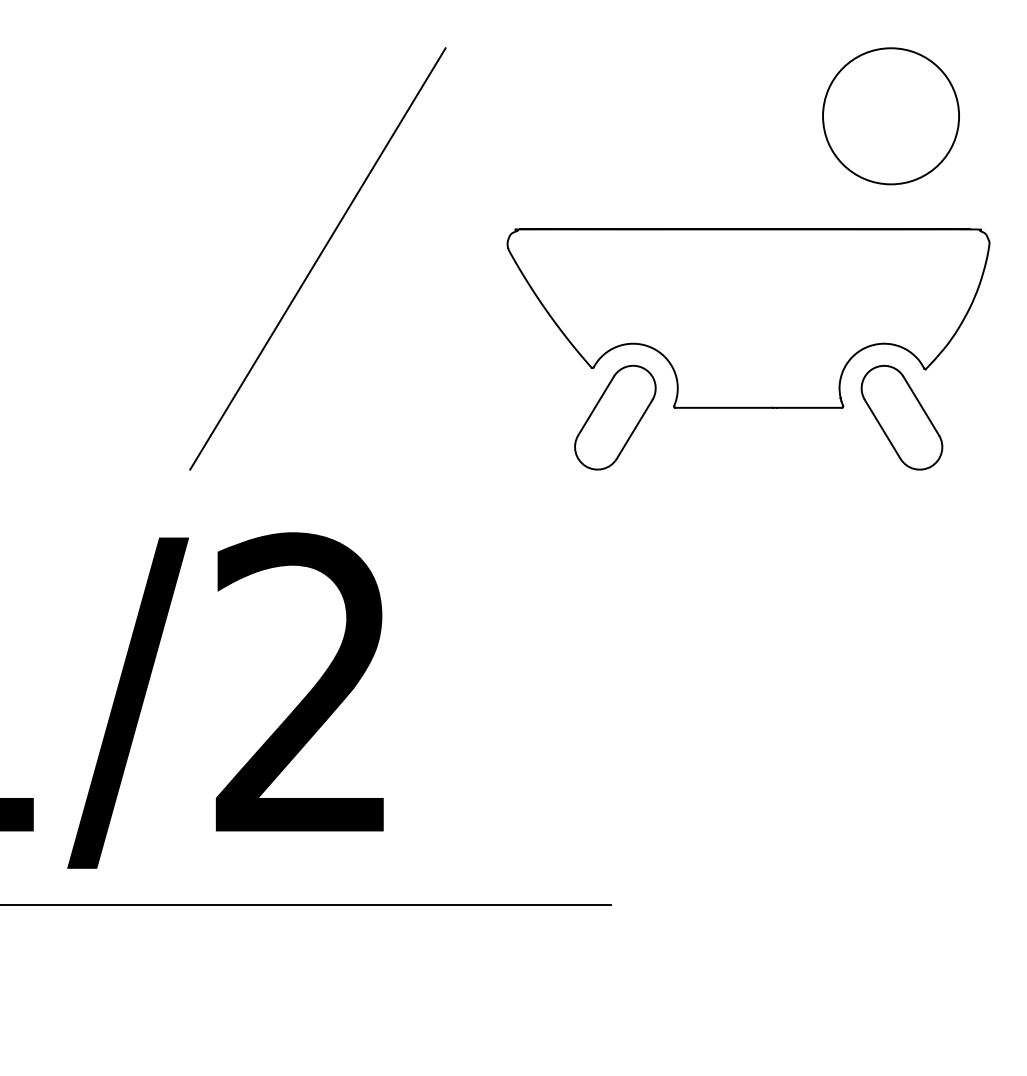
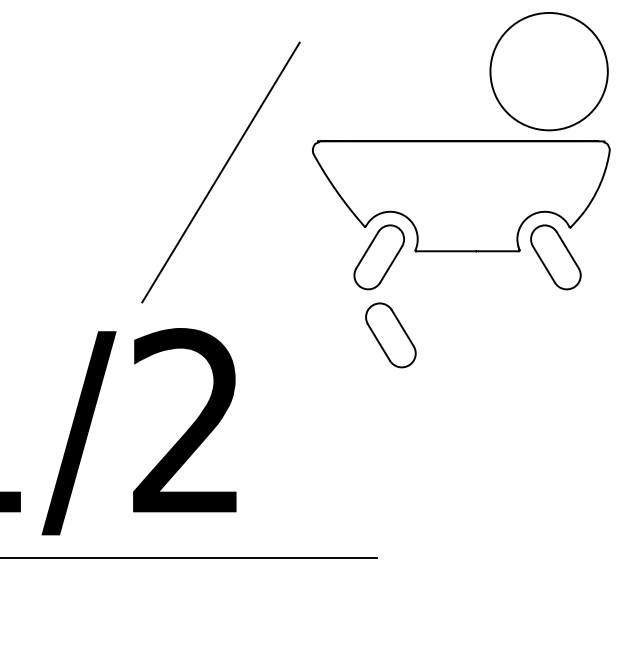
circle: (891, 116) -> (549, 71), size x1.4
line: (317, 258) -> (220, 172), moved
part: (633, 544) -> (390, 335), added

